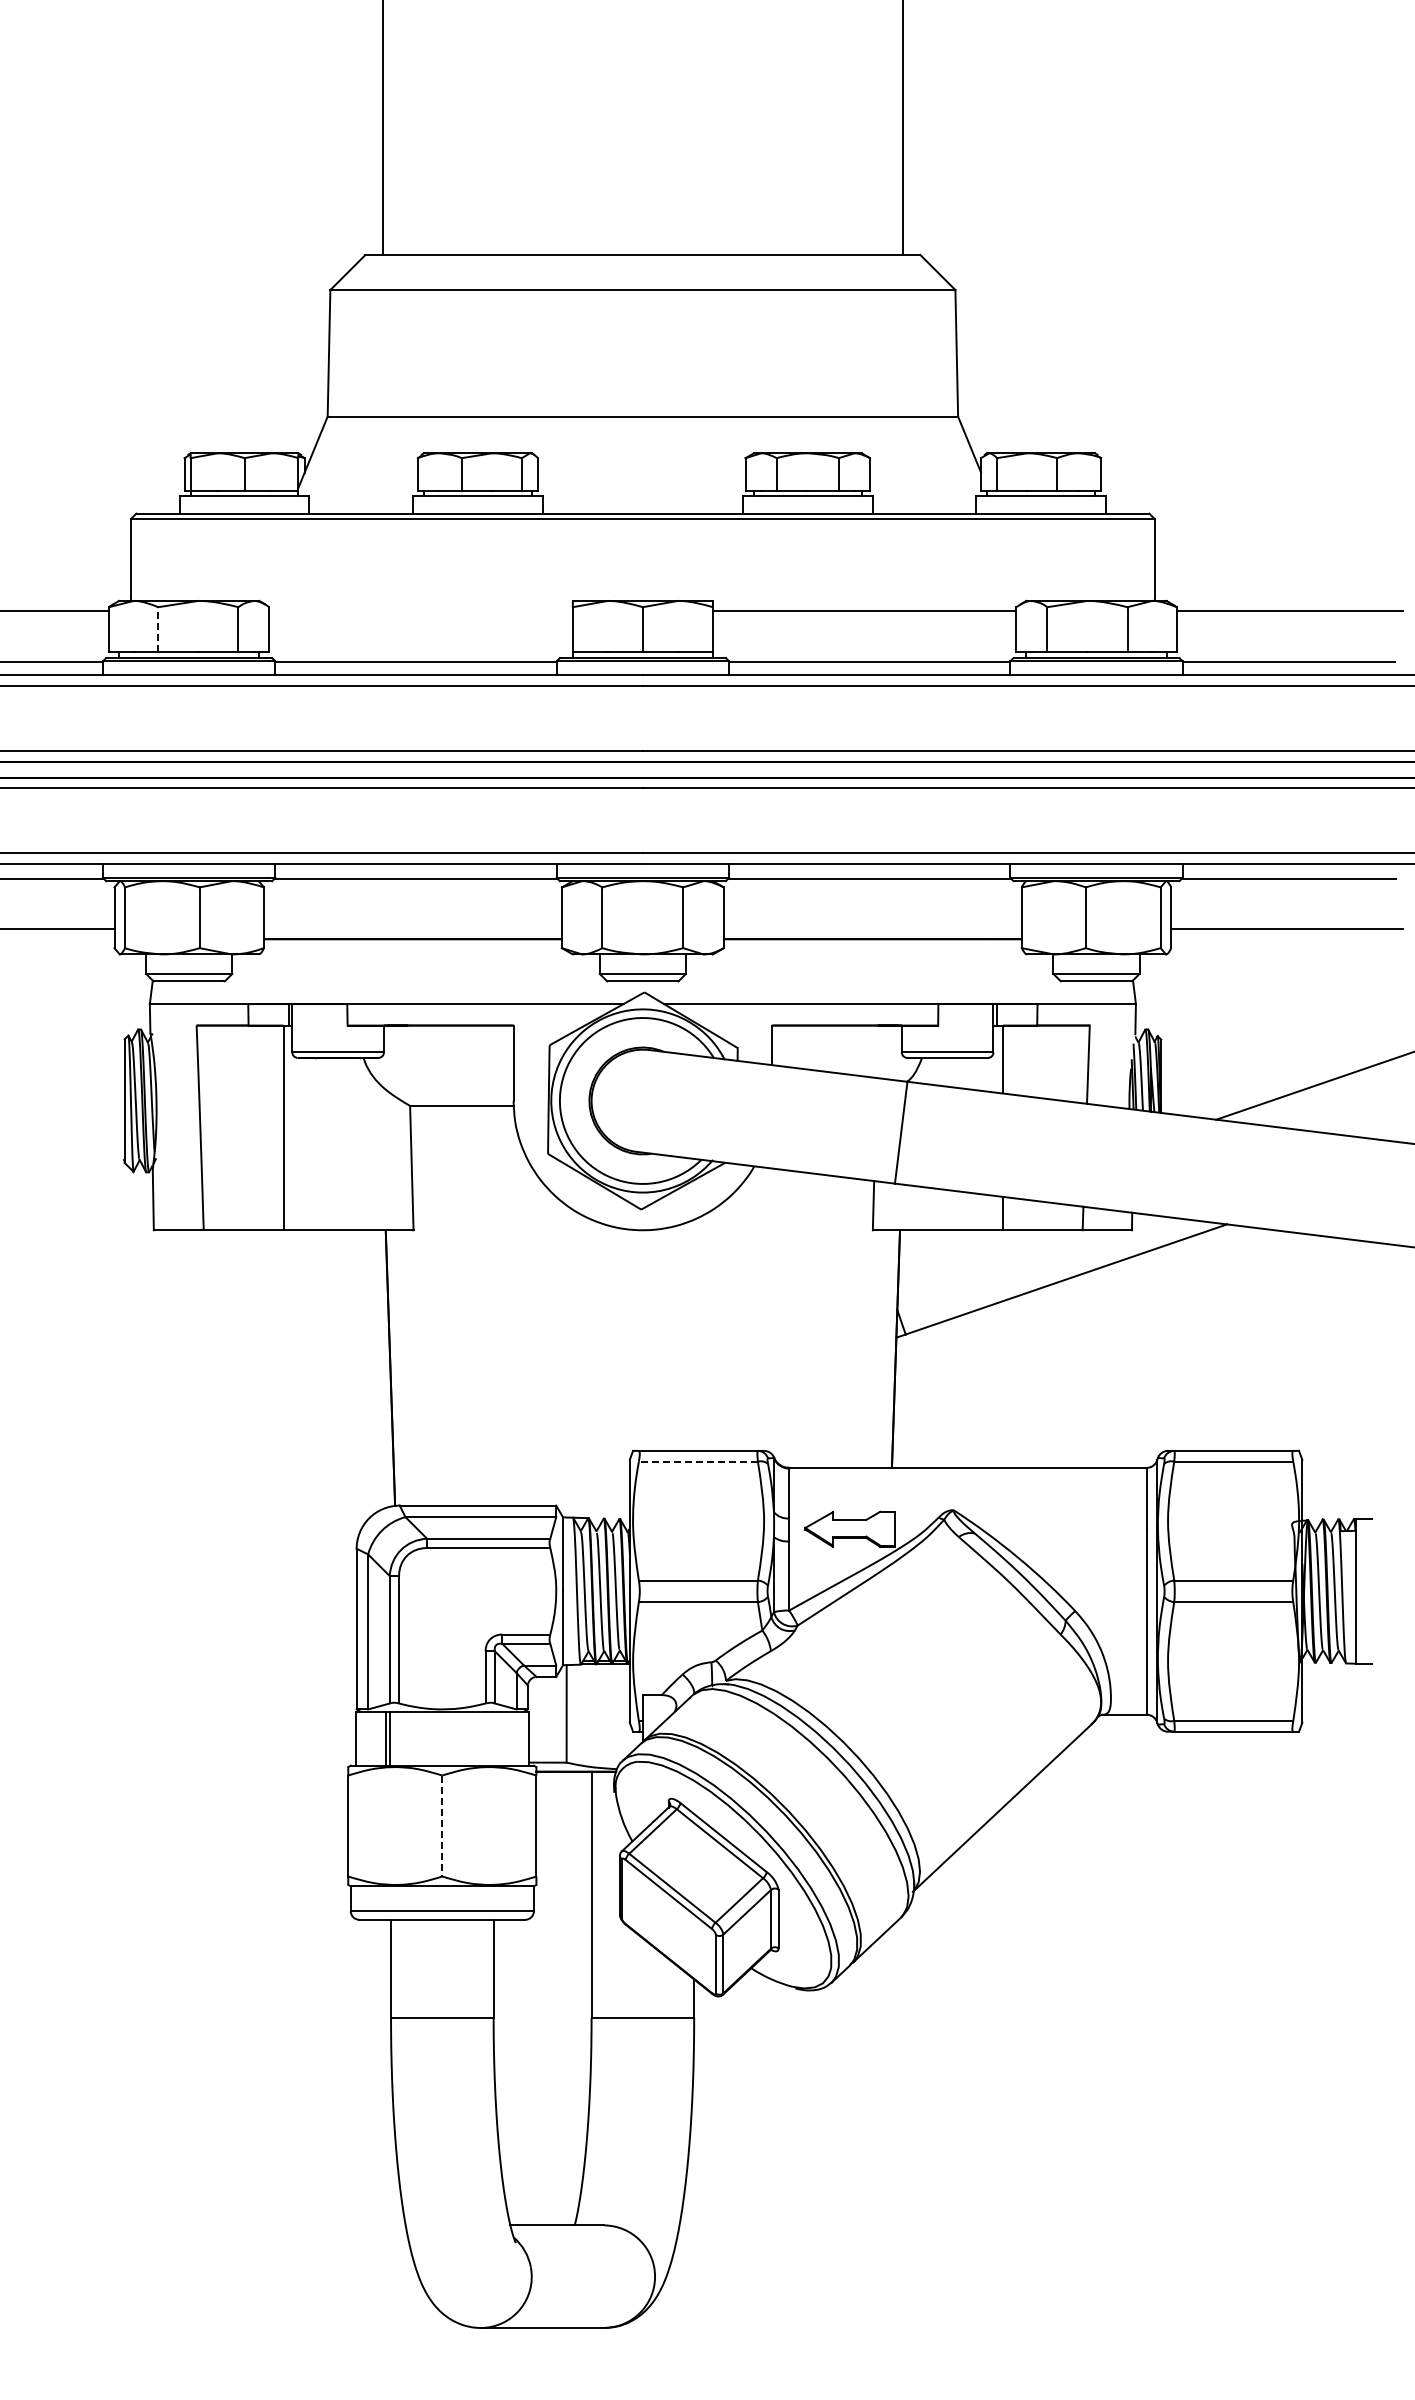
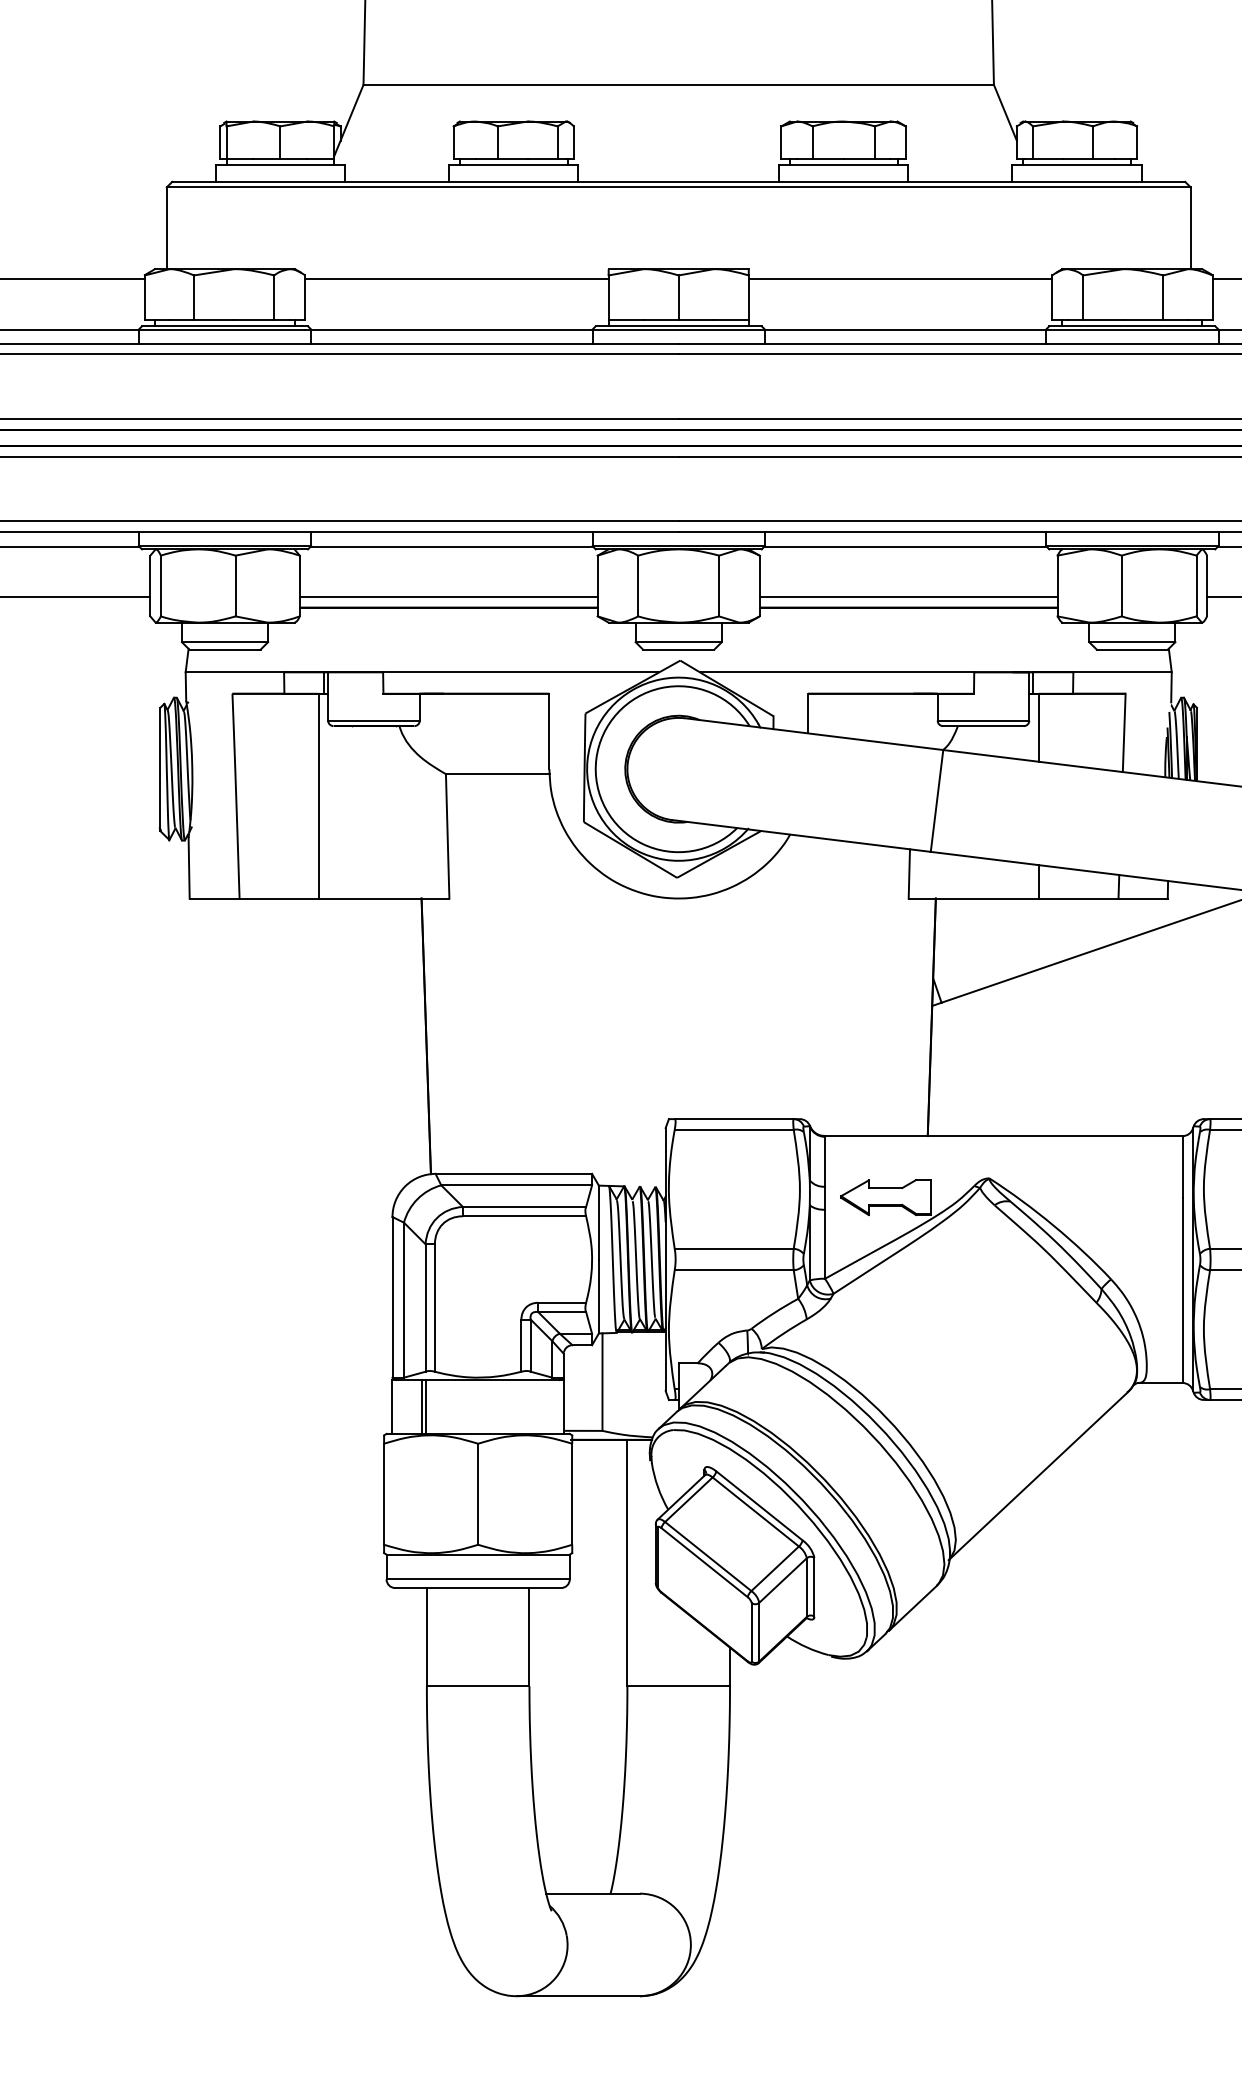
line: (420, 610) -> (456, 278), added
line: (158, 628) -> (194, 296), dashed -> solid
line: (412, 928) -> (448, 596), added
line: (872, 928) -> (908, 596), added
line: (698, 1461) -> (734, 1129), dashed -> solid
line: (442, 1826) -> (478, 1494), dashed -> solid

